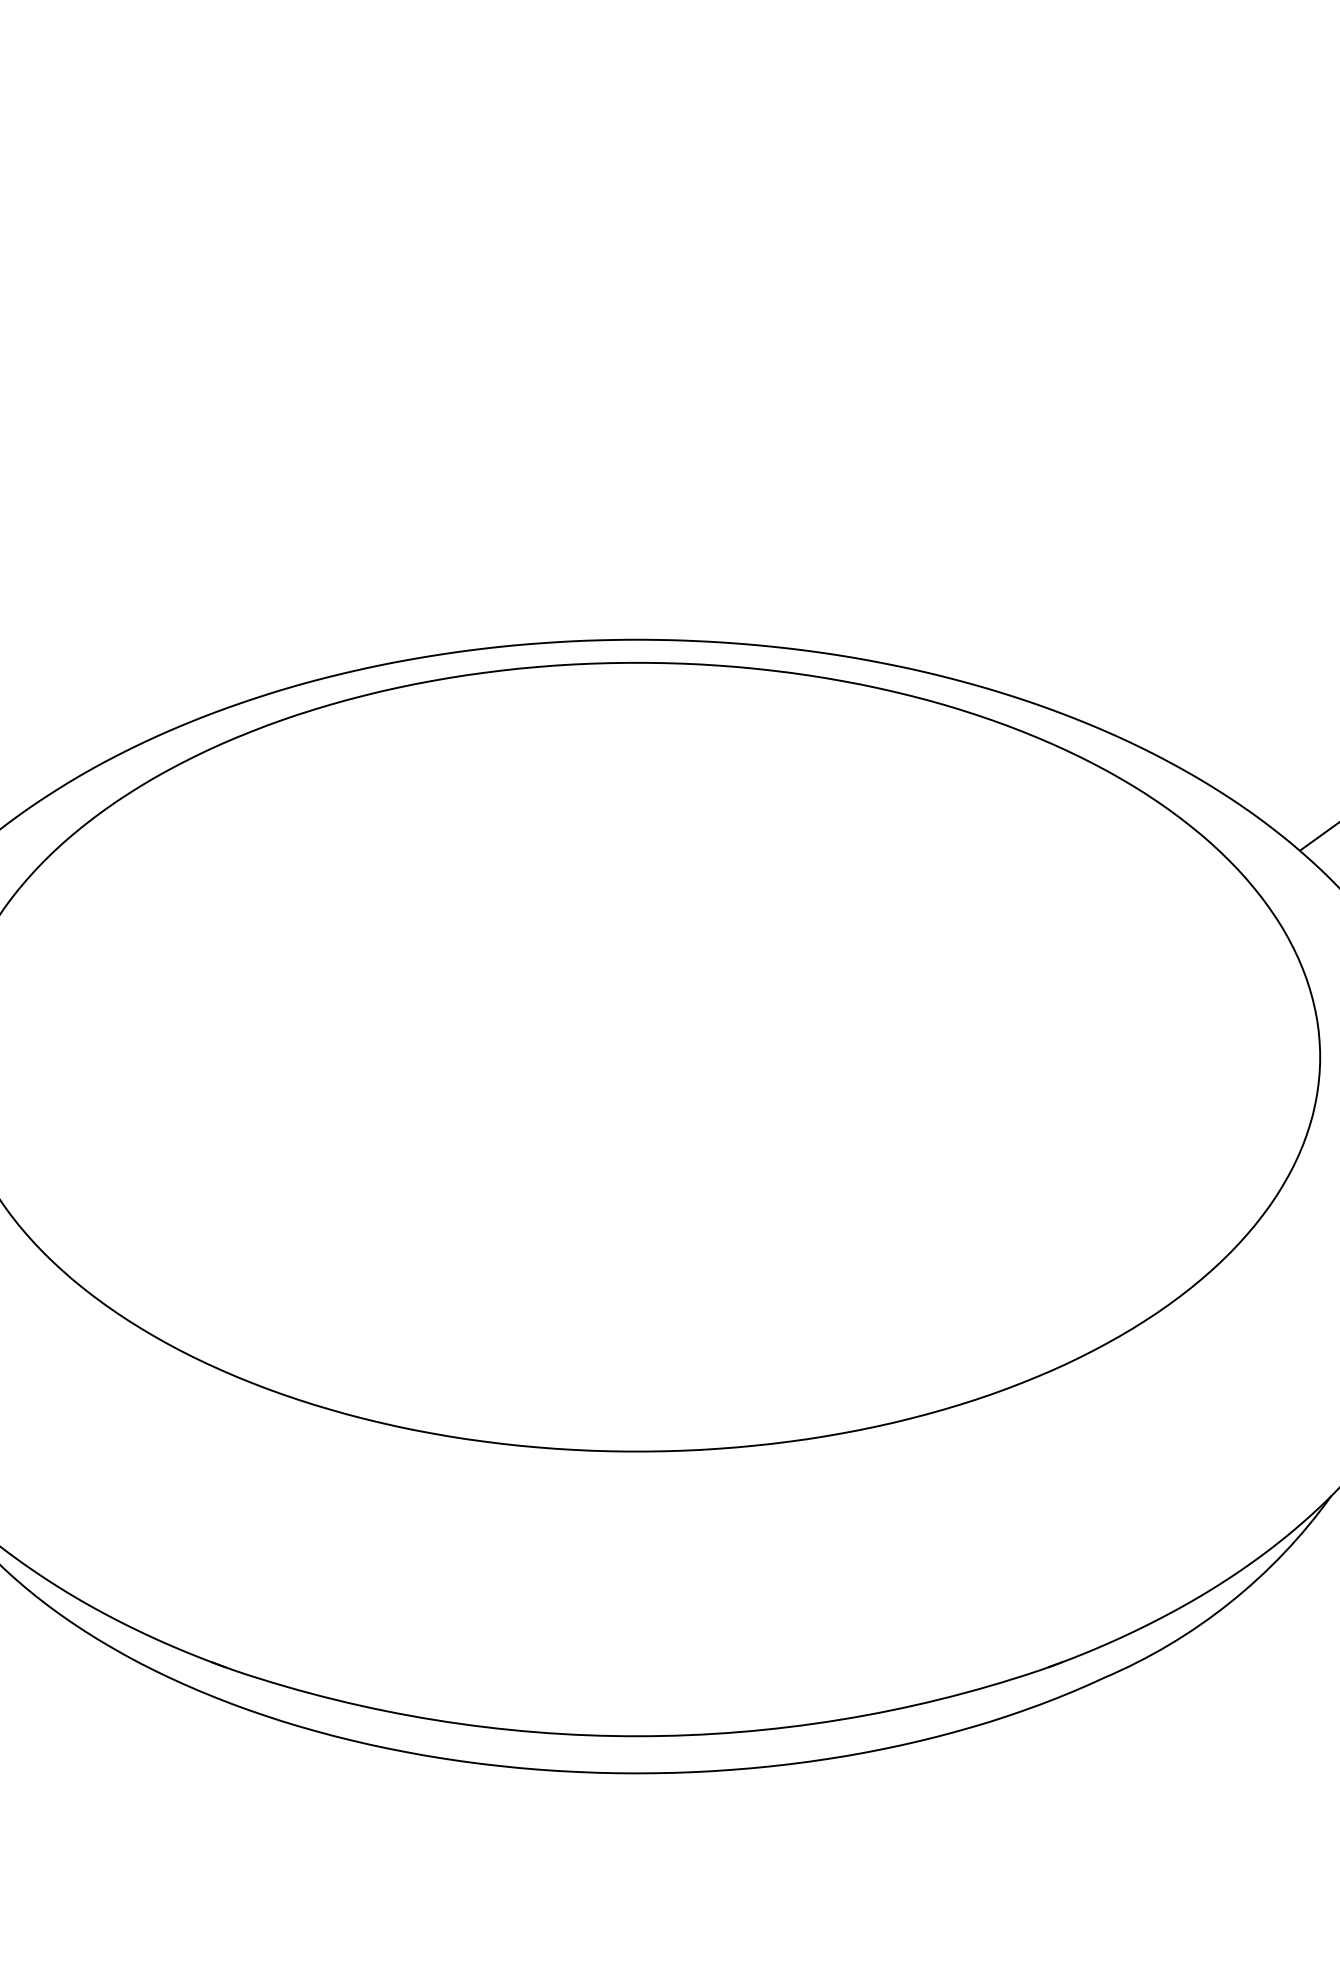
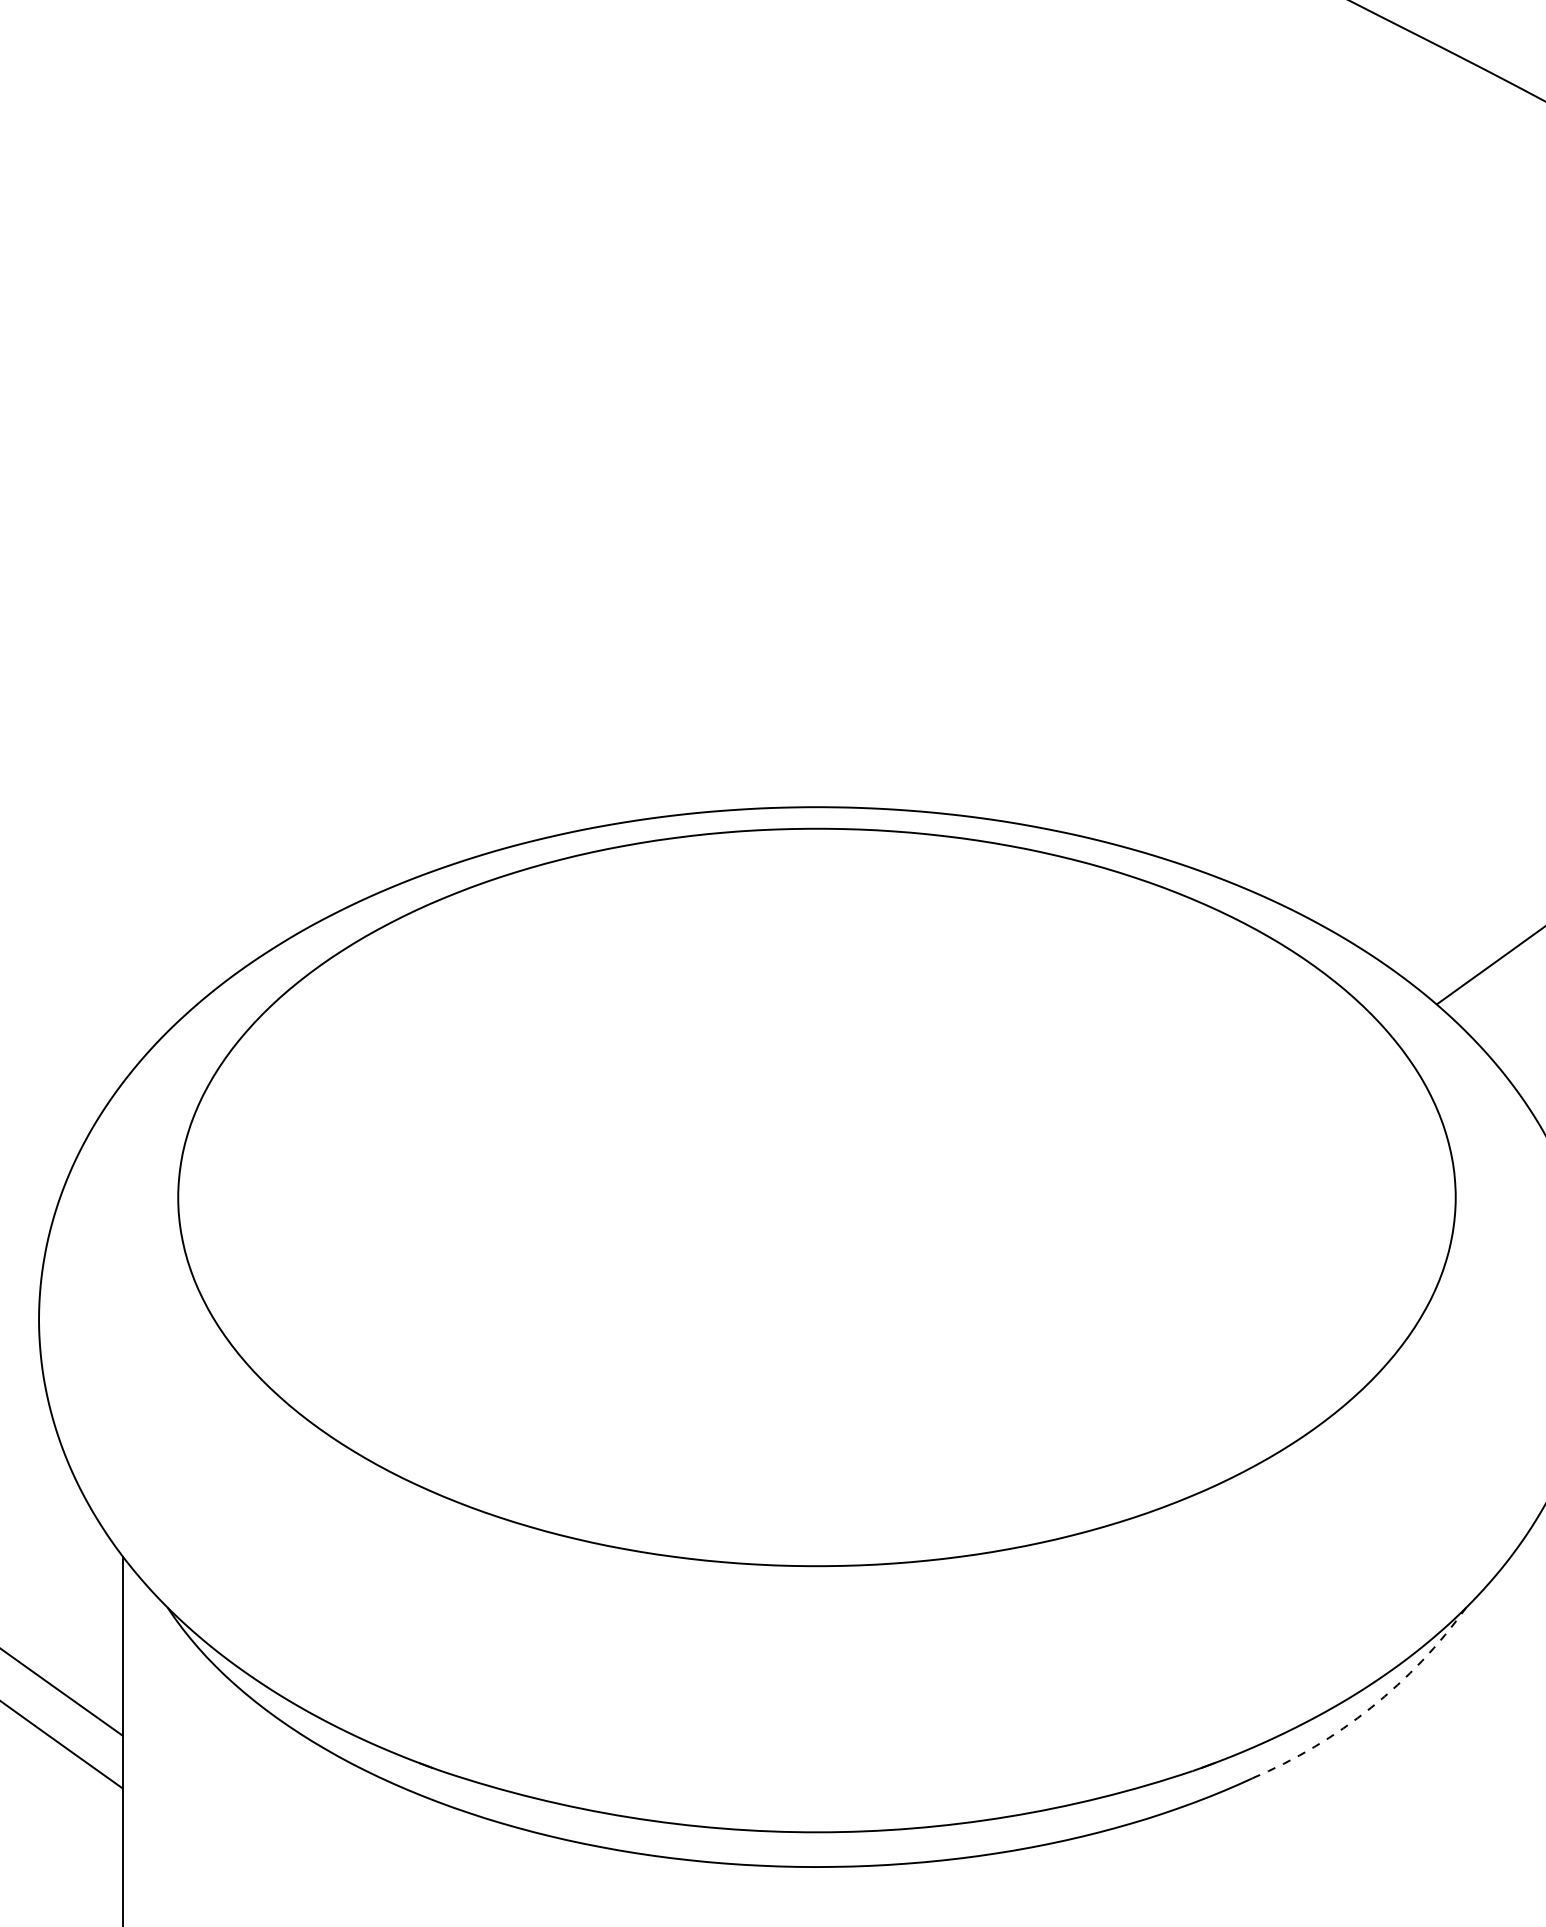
arc: (1230, 1602) -> (1371, 1707), solid -> dashed

